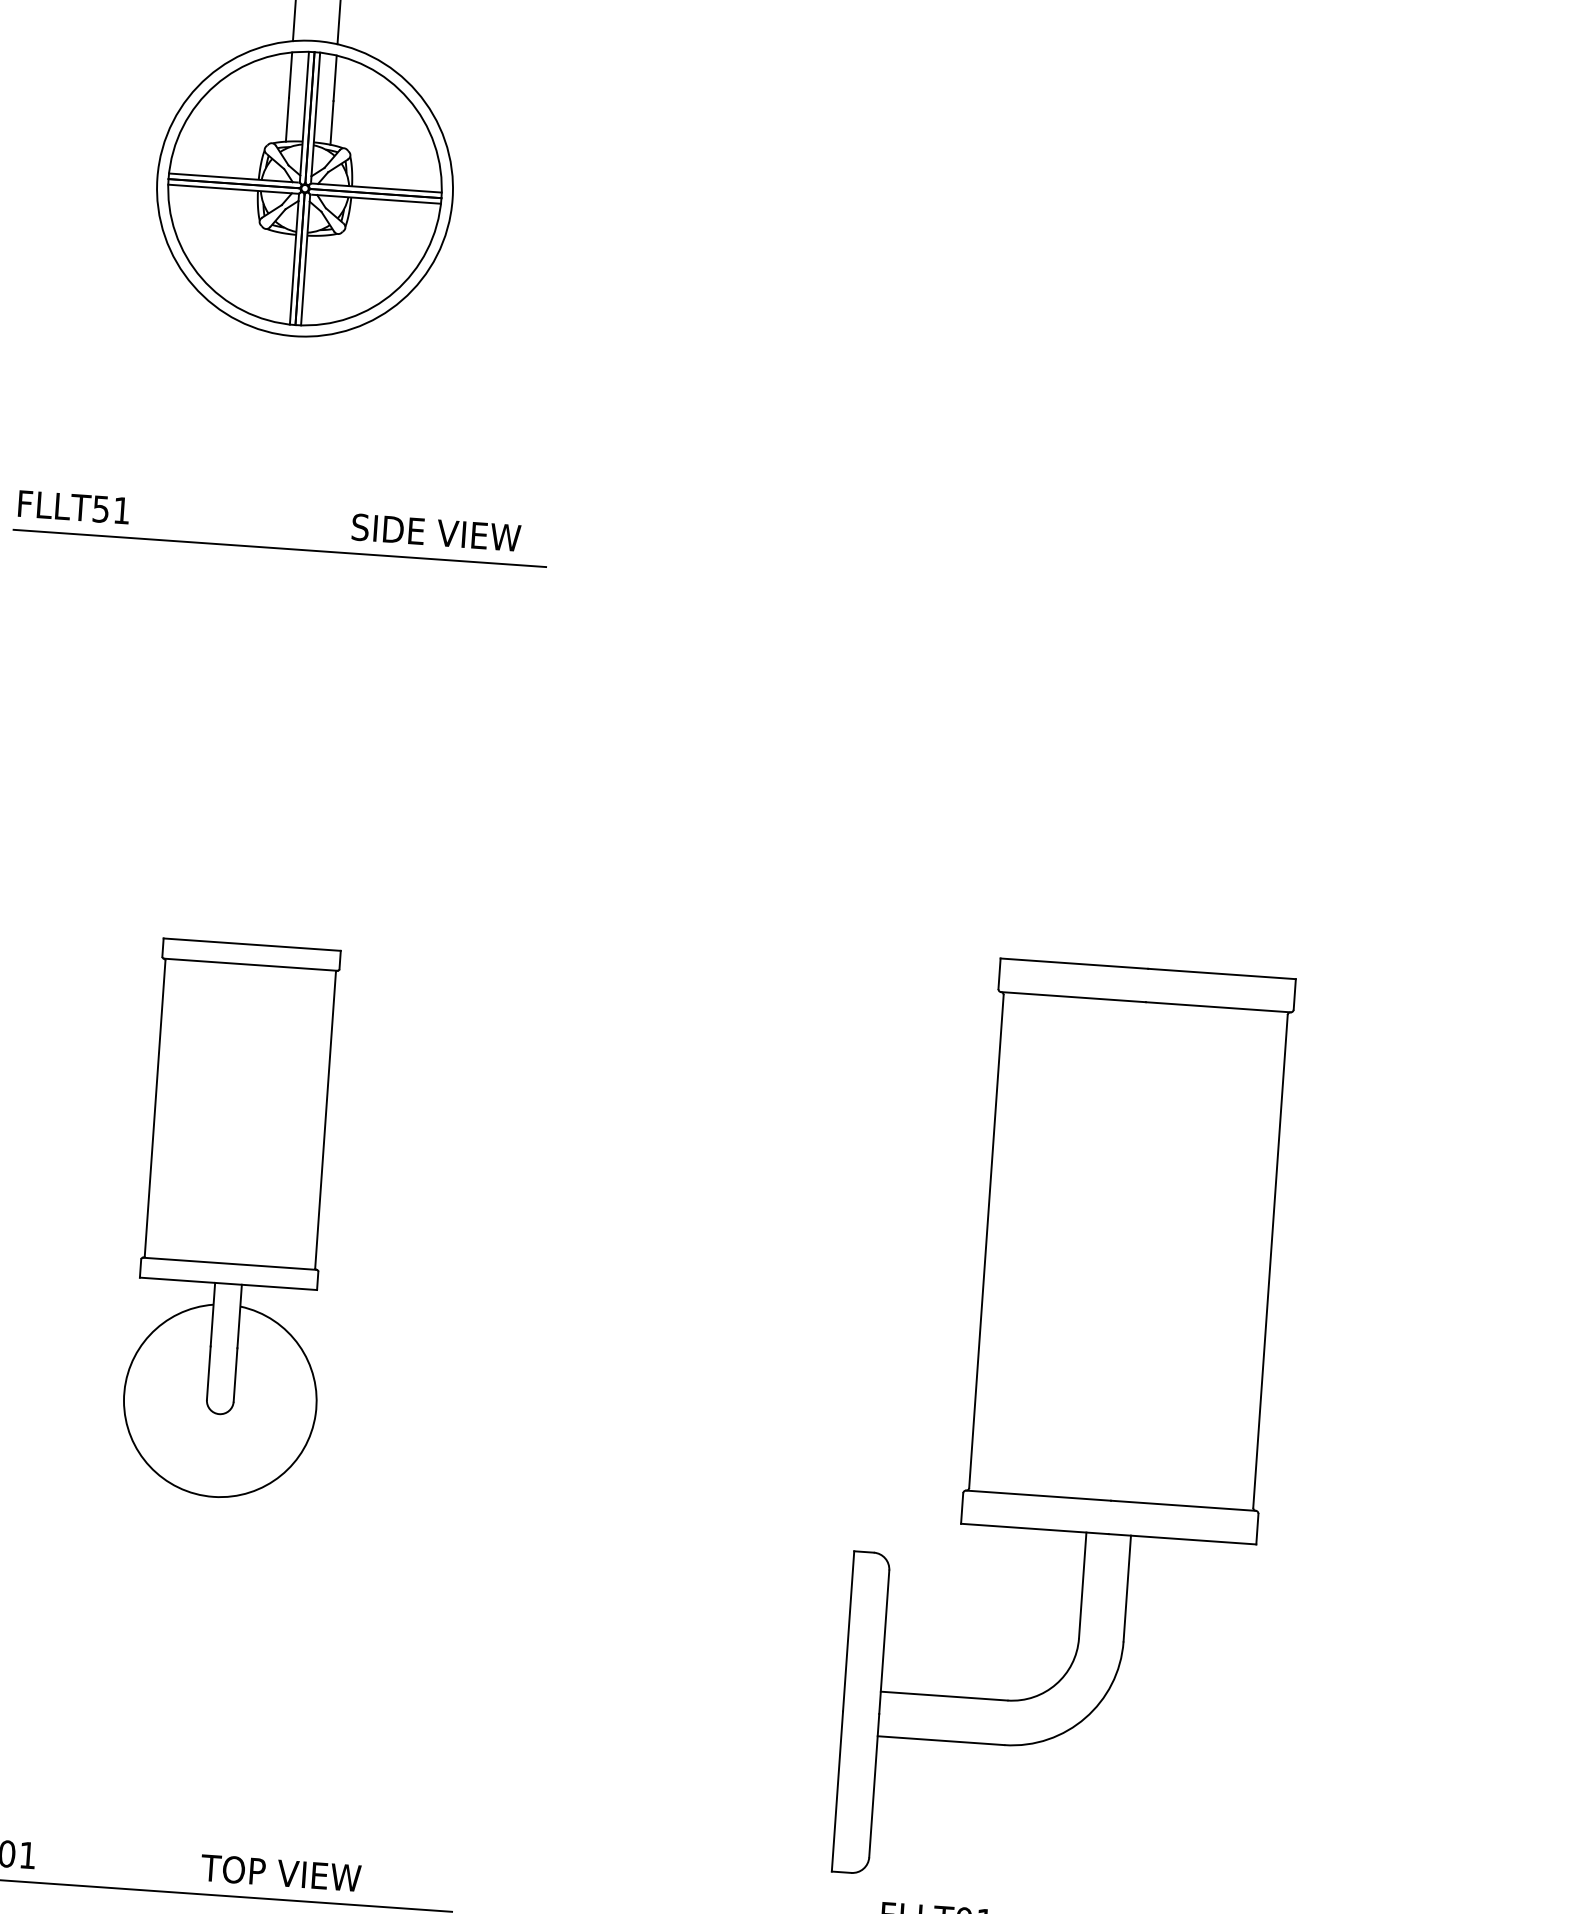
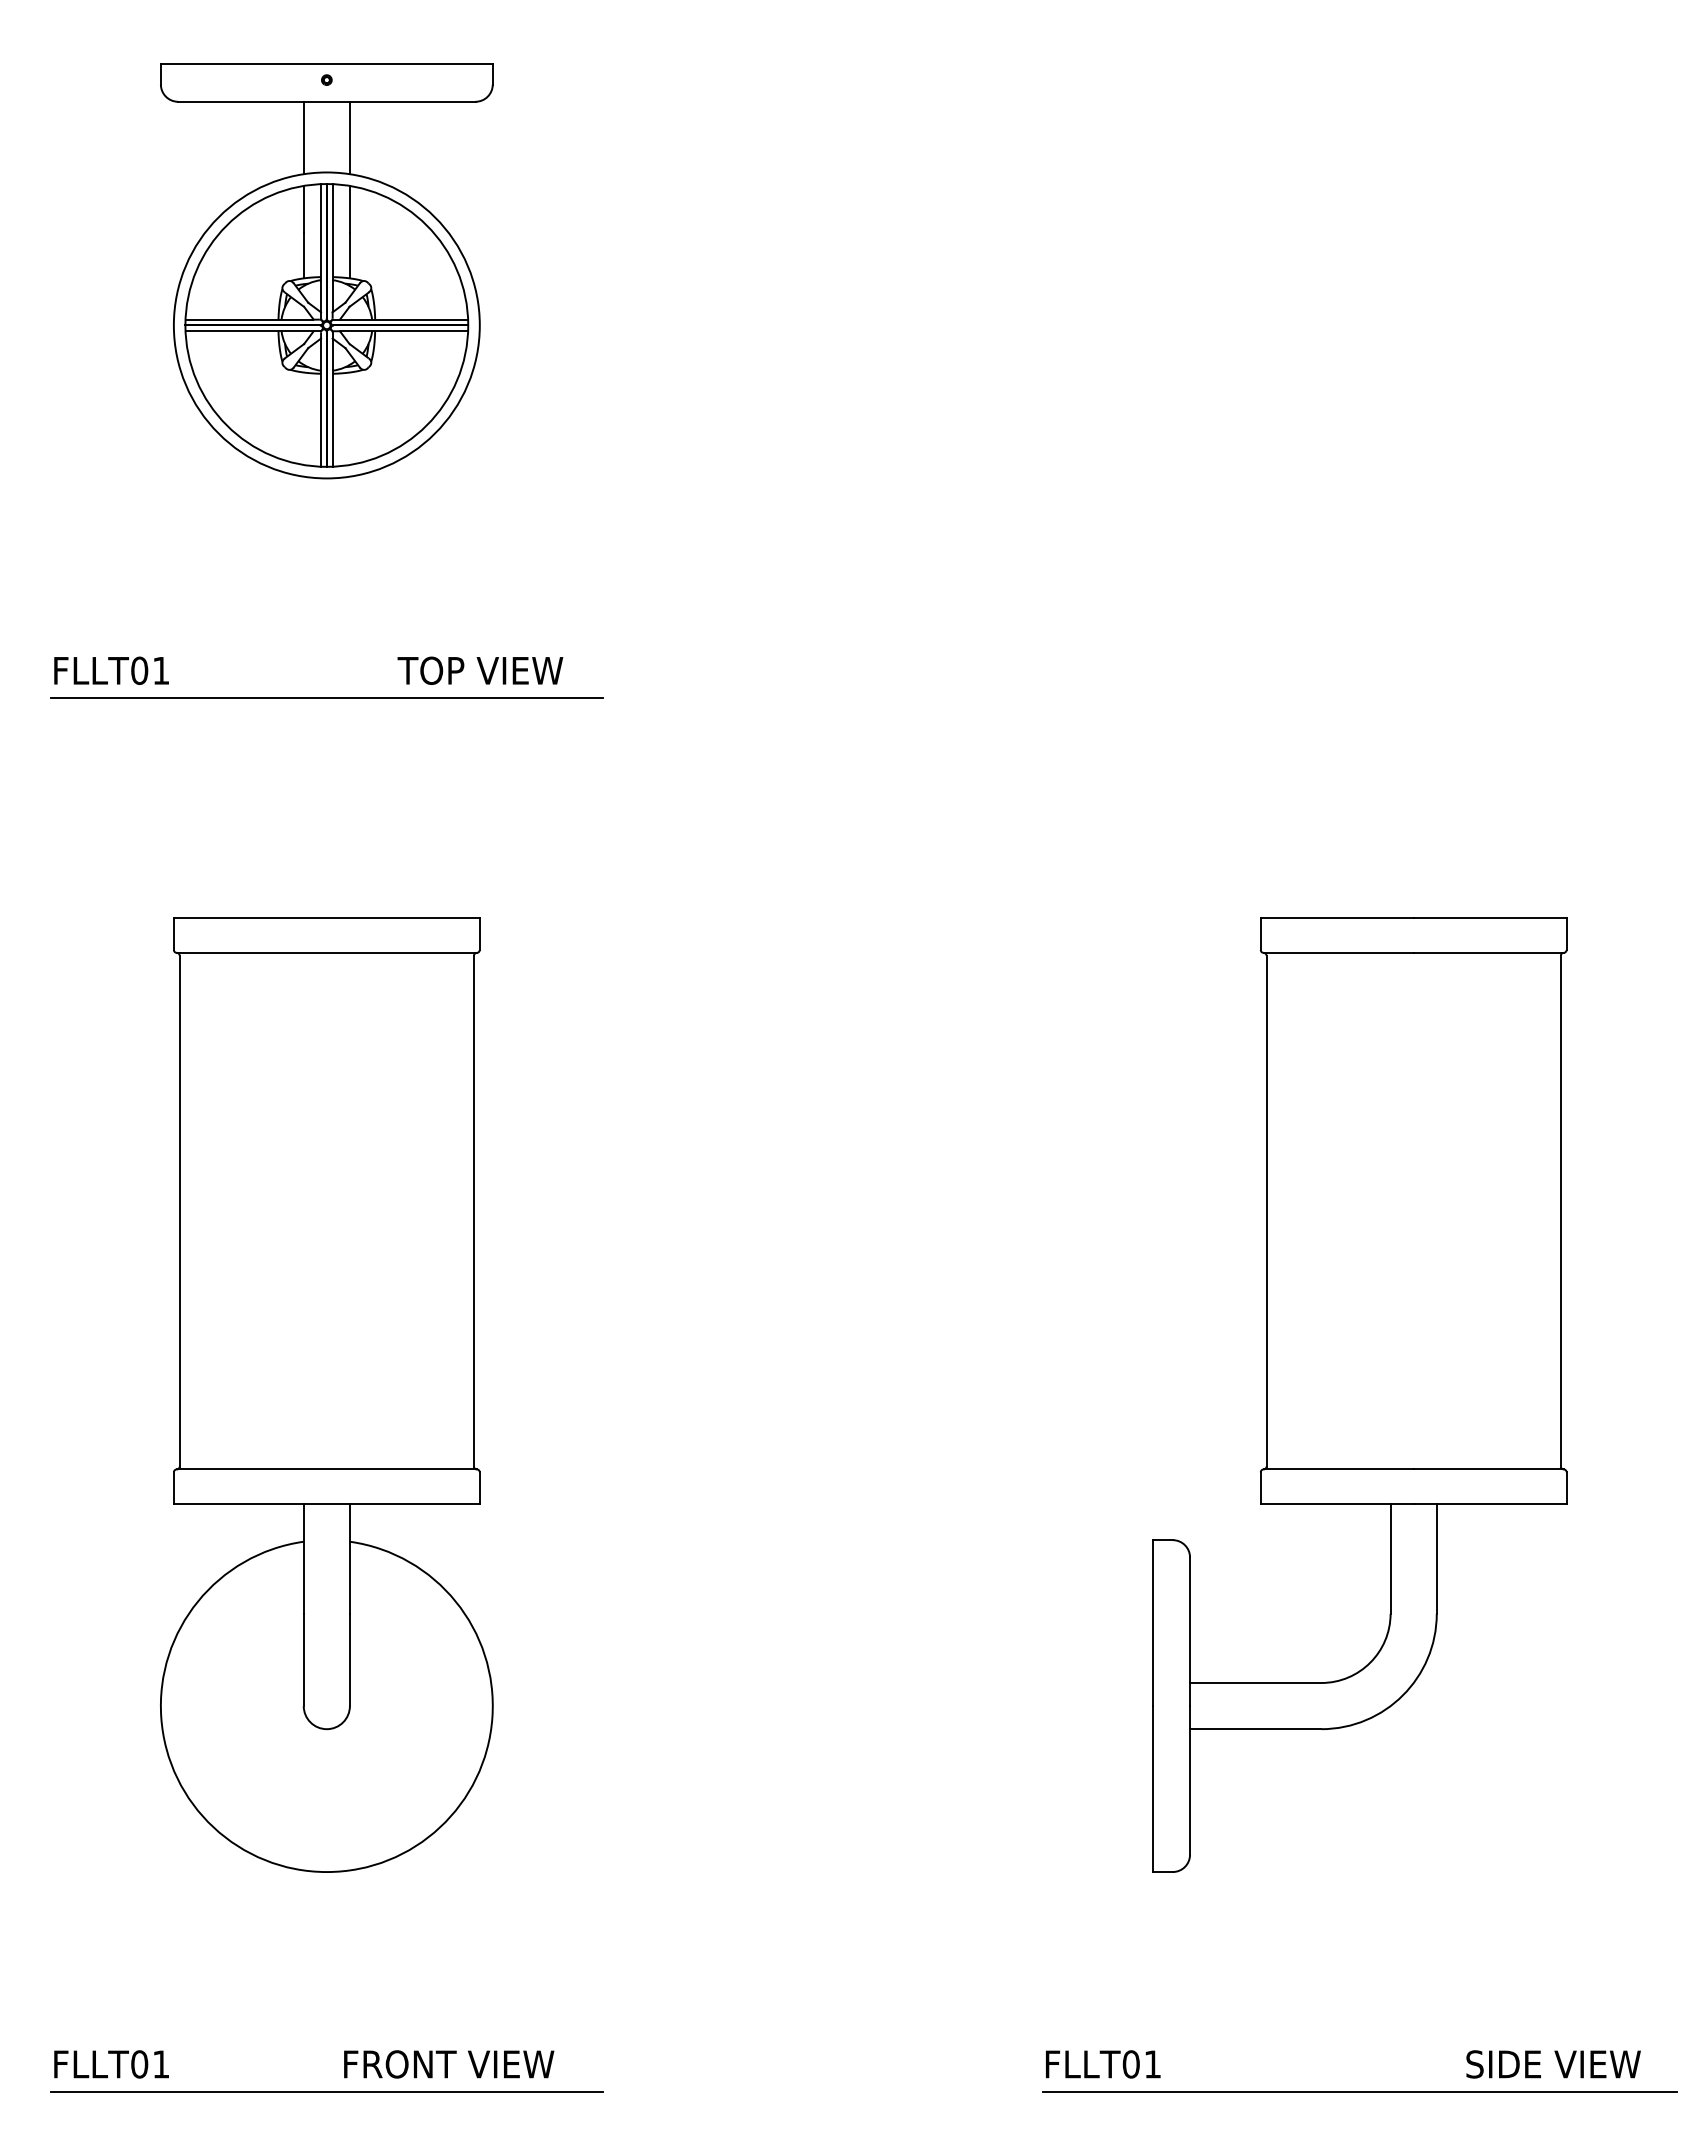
text: (100, 508) -> (139, 670), FLLT51 -> FLLT01
text: (434, 532) -> (485, 670), SIDE VIEW -> TOP VIEW
part: (232, 1220) -> (326, 1394), size x1.67
part: (1063, 1424) -> (1359, 1394), moved
text: (304, 1874) -> (447, 2064), TOP VIEW -> FRONT VIEW

